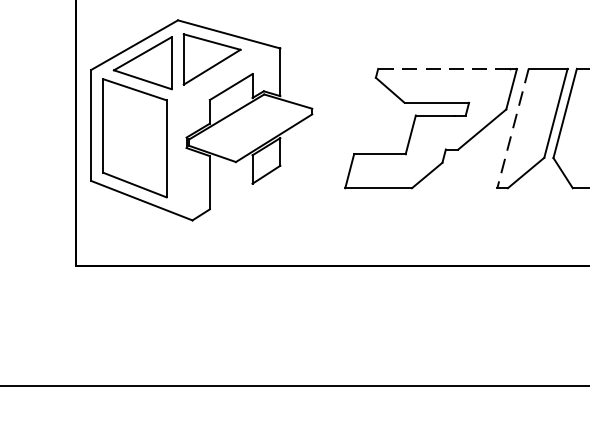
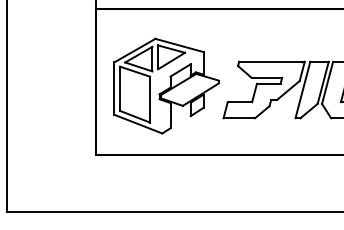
line: (442, 68) -> (269, 61), dashed -> solid
part: (201, 118) -> (166, 85), moved
line: (512, 129) -> (302, 90), dashed -> solid

